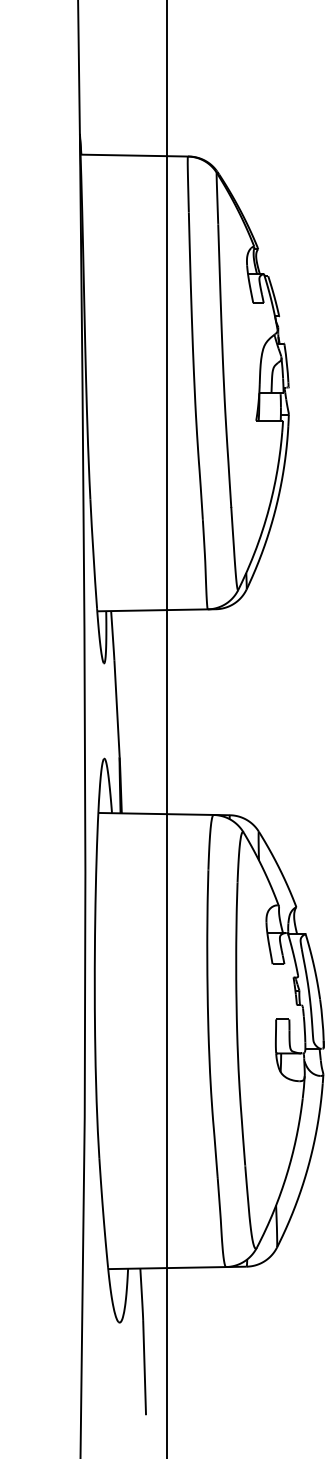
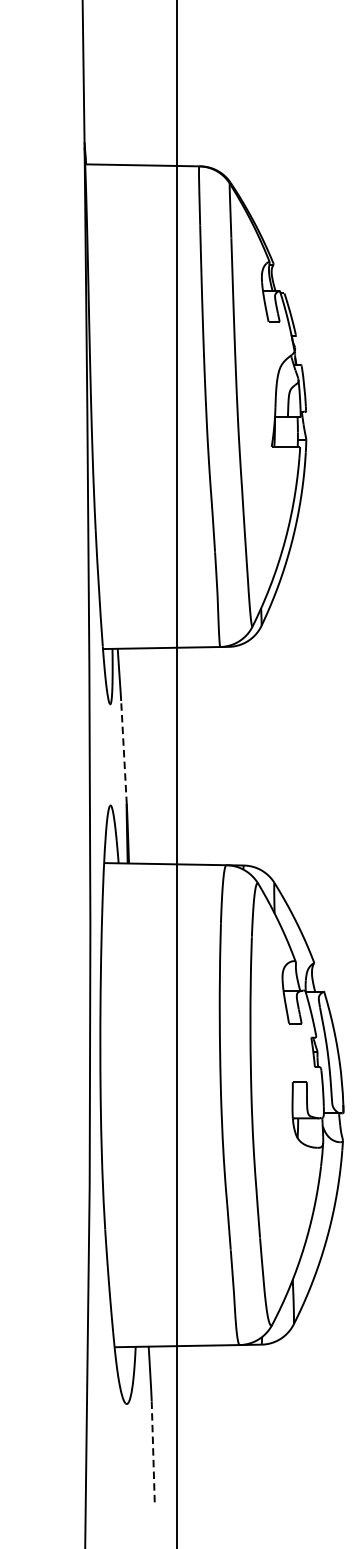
line: (117, 708) -> (124, 752), solid -> dashed
line: (144, 1367) -> (153, 1451), solid -> dashed

